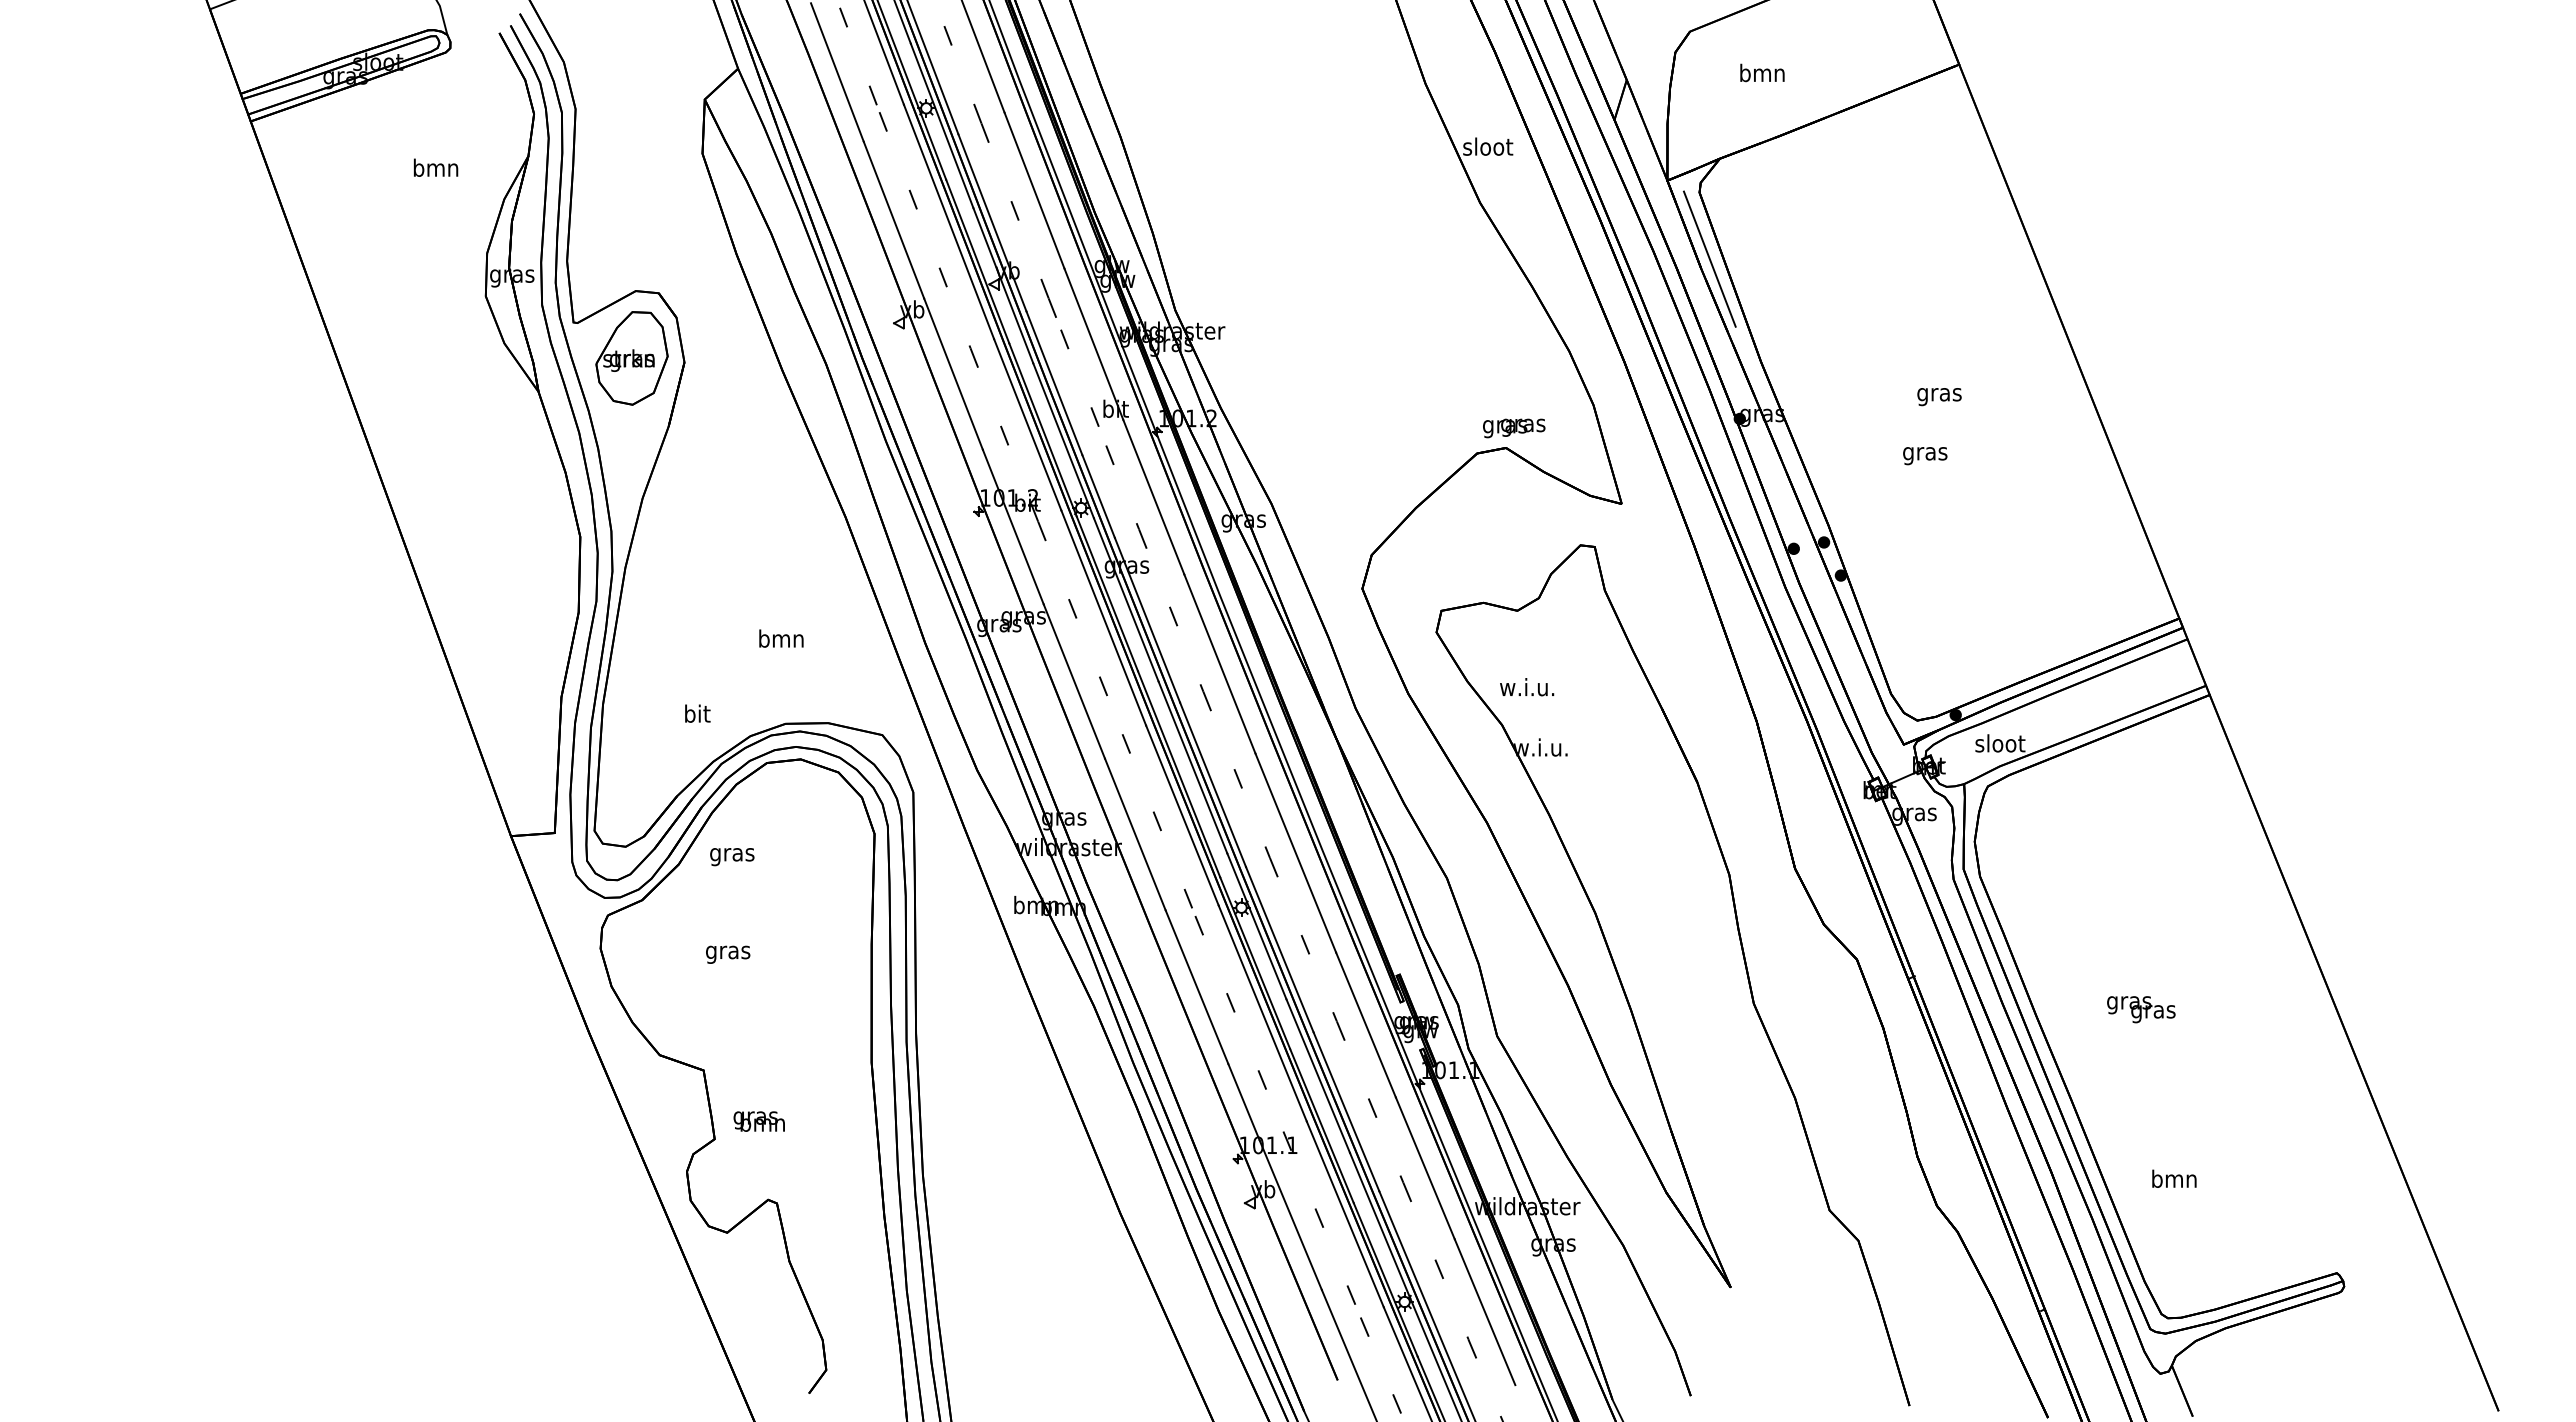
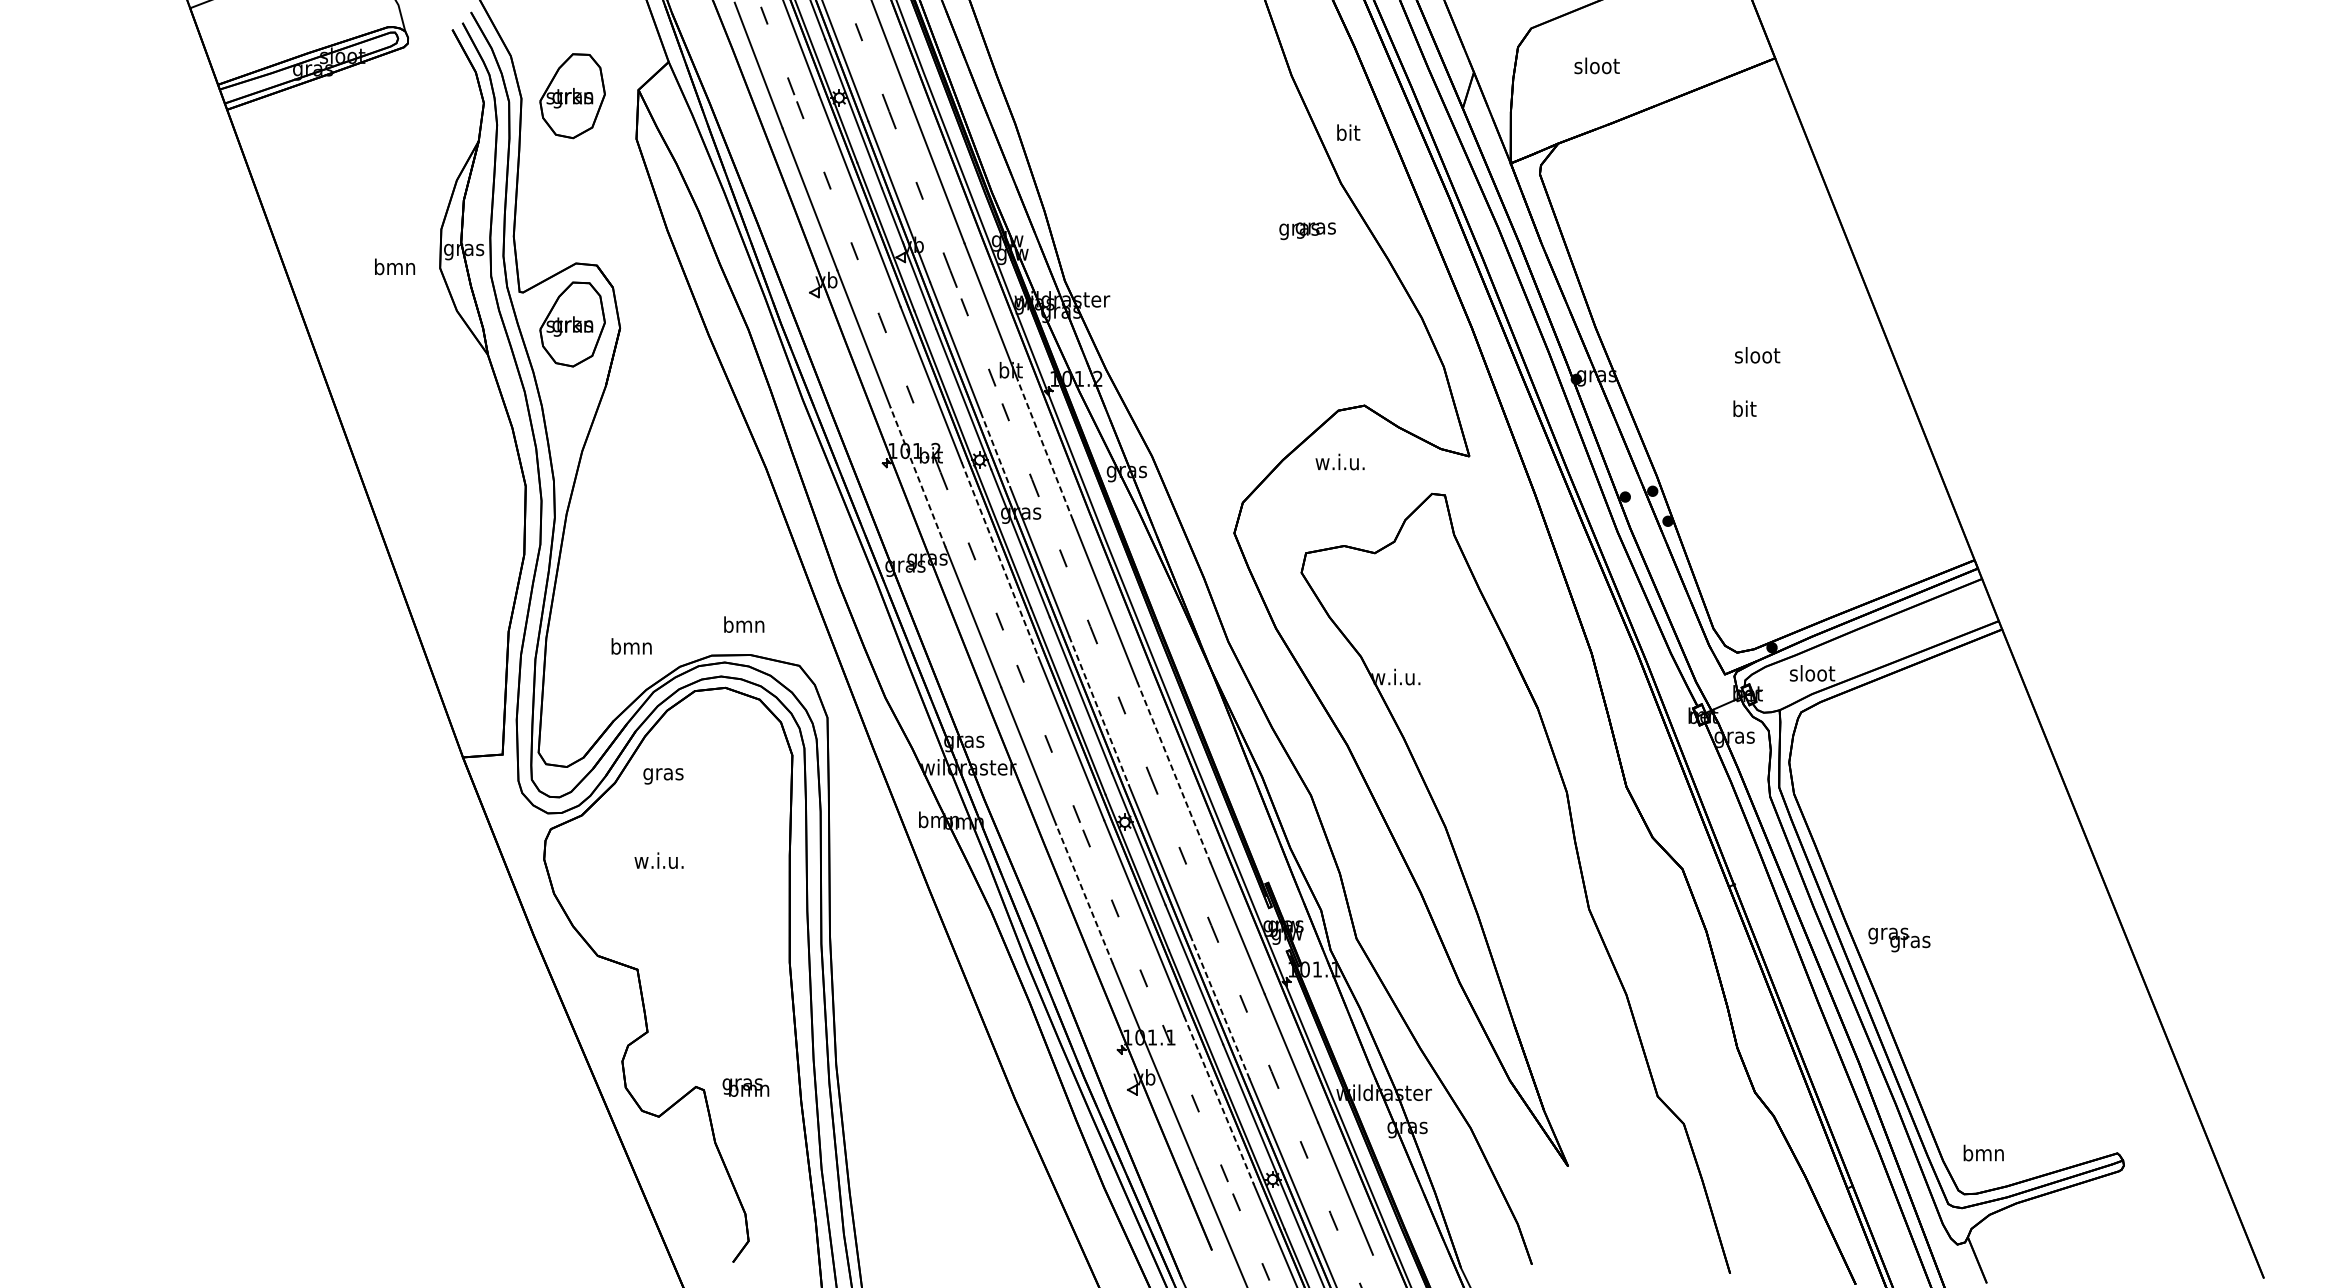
text: (1762, 72) -> (1596, 65), bmn -> sloot
part: (631, 106) -> (572, 96), added
text: (1488, 146) -> (1348, 132), sloot -> bit
text: (436, 167) -> (395, 266), moved
line: (1709, 258) -> (1548, 233), removed
text: (1939, 394) -> (1757, 357), gras -> sloot
text: (1514, 428) -> (1307, 231), moved
text: (1925, 453) -> (1744, 410), gras -> bit
line: (1098, 496) -> (995, 449), solid -> dashed
line: (1153, 496) -> (1045, 449), solid -> dashed
line: (1013, 526) -> (918, 476), solid -> dashed
line: (1103, 618) -> (999, 560), solid -> dashed
text: (781, 638) -> (744, 624), moved
text: (1527, 687) -> (1340, 462), moved
text: (697, 713) -> (631, 646), bit -> bmn
line: (1213, 784) -> (1099, 710), solid -> dashed
line: (1295, 852) -> (1173, 772), solid -> dashed
text: (727, 952) -> (659, 862), gras -> w.i.u.
line: (1196, 987) -> (1084, 894), solid -> dashed
text: (2141, 1009) -> (1899, 939), moved
line: (1346, 1112) -> (1220, 1007), solid -> dashed
text: (758, 1121) -> (745, 1087), moved
text: (2174, 1178) -> (1983, 1152), moved
line: (1345, 1214) -> (1219, 1100), solid -> dashed

